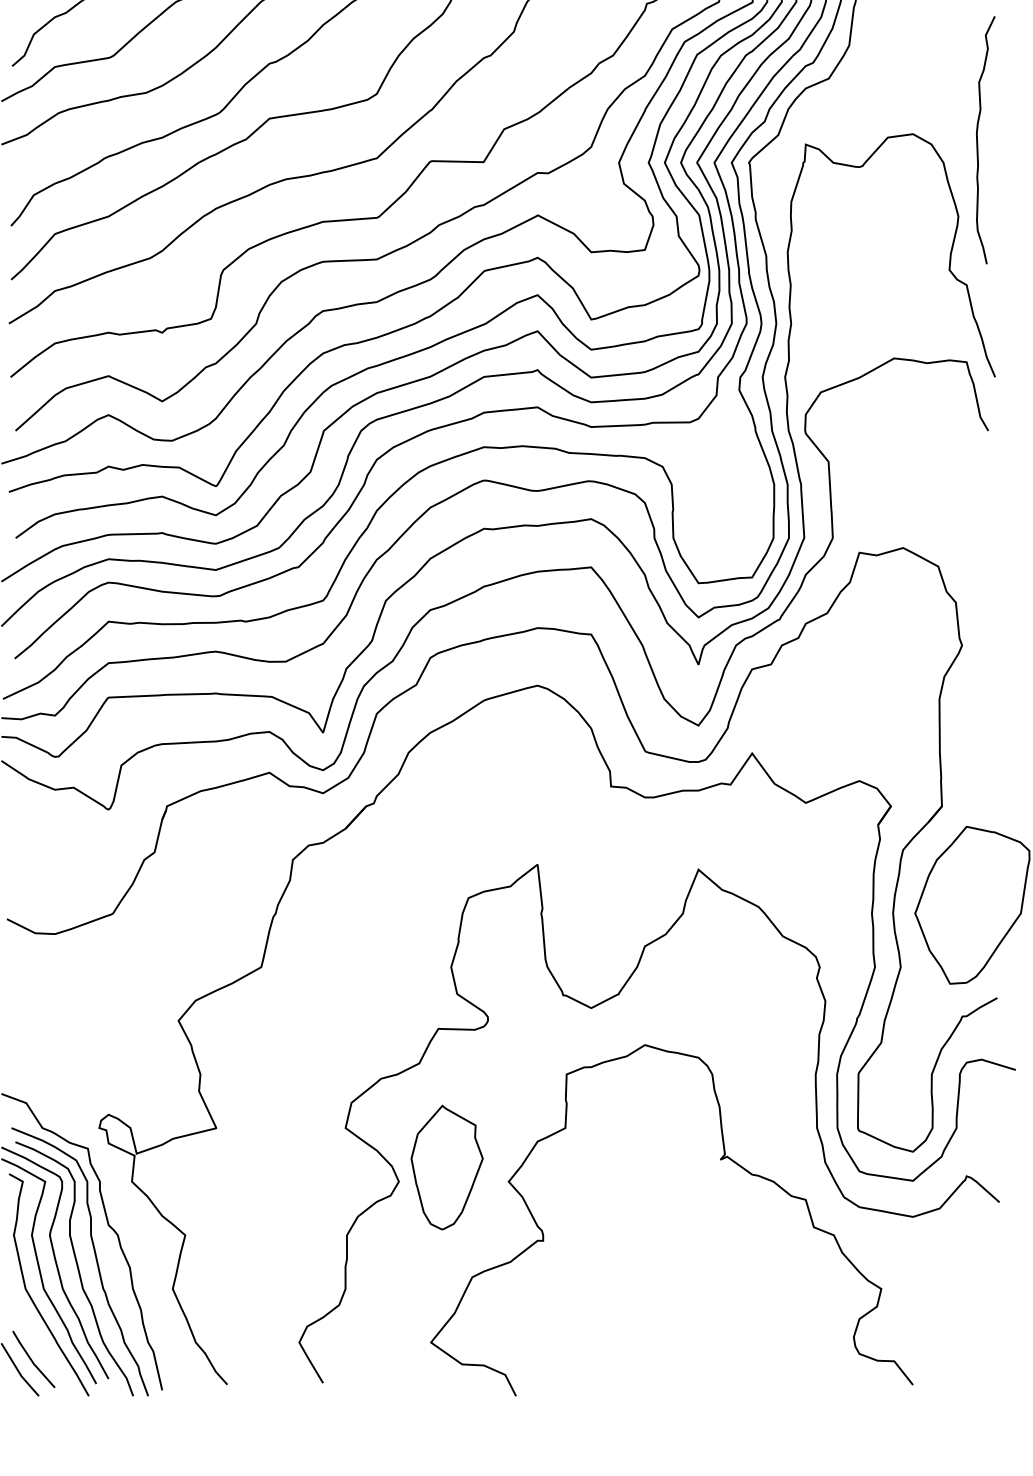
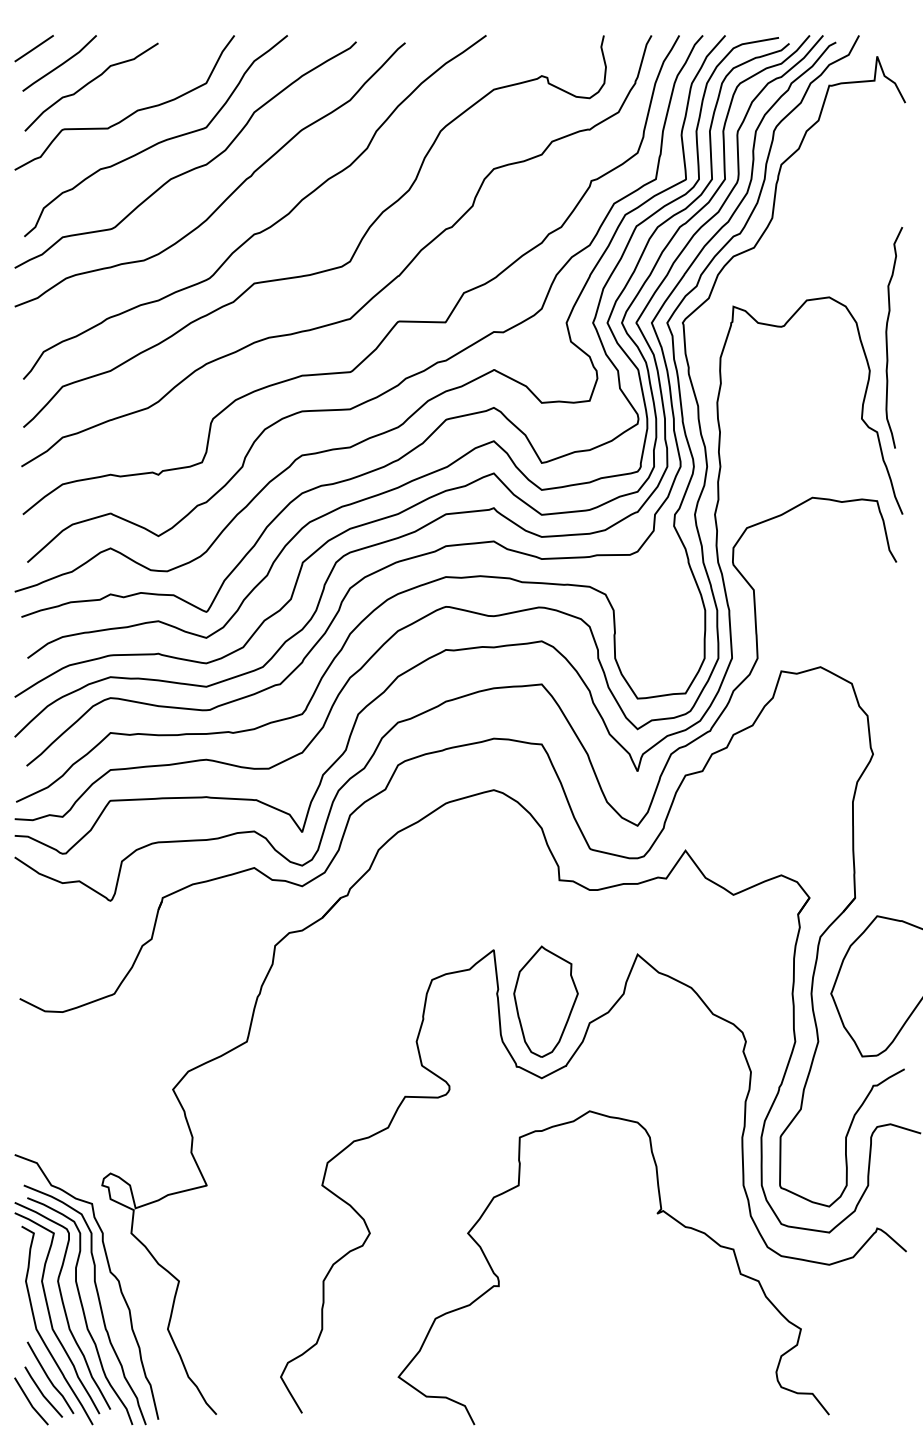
curve: (978, 139) -> (887, 337), moved
part: (446, 1167) -> (545, 1001), moved
curve: (40, 1343) -> (49, 1377), added

